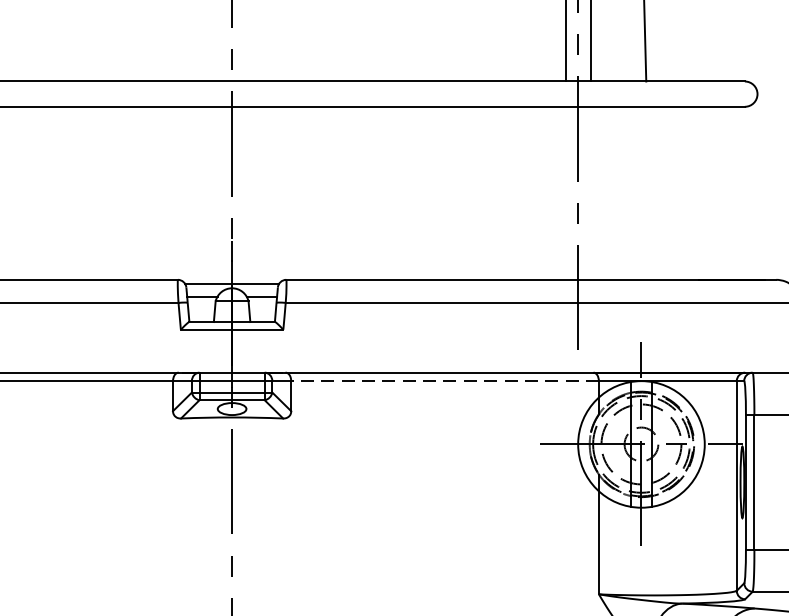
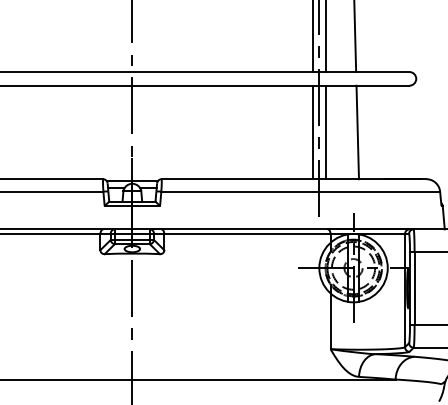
line: (565, 193) -> (312, 132), added
line: (591, 193) -> (326, 132), added
line: (648, 193) -> (357, 132), added
line: (443, 380) -> (246, 233), dashed -> solid

